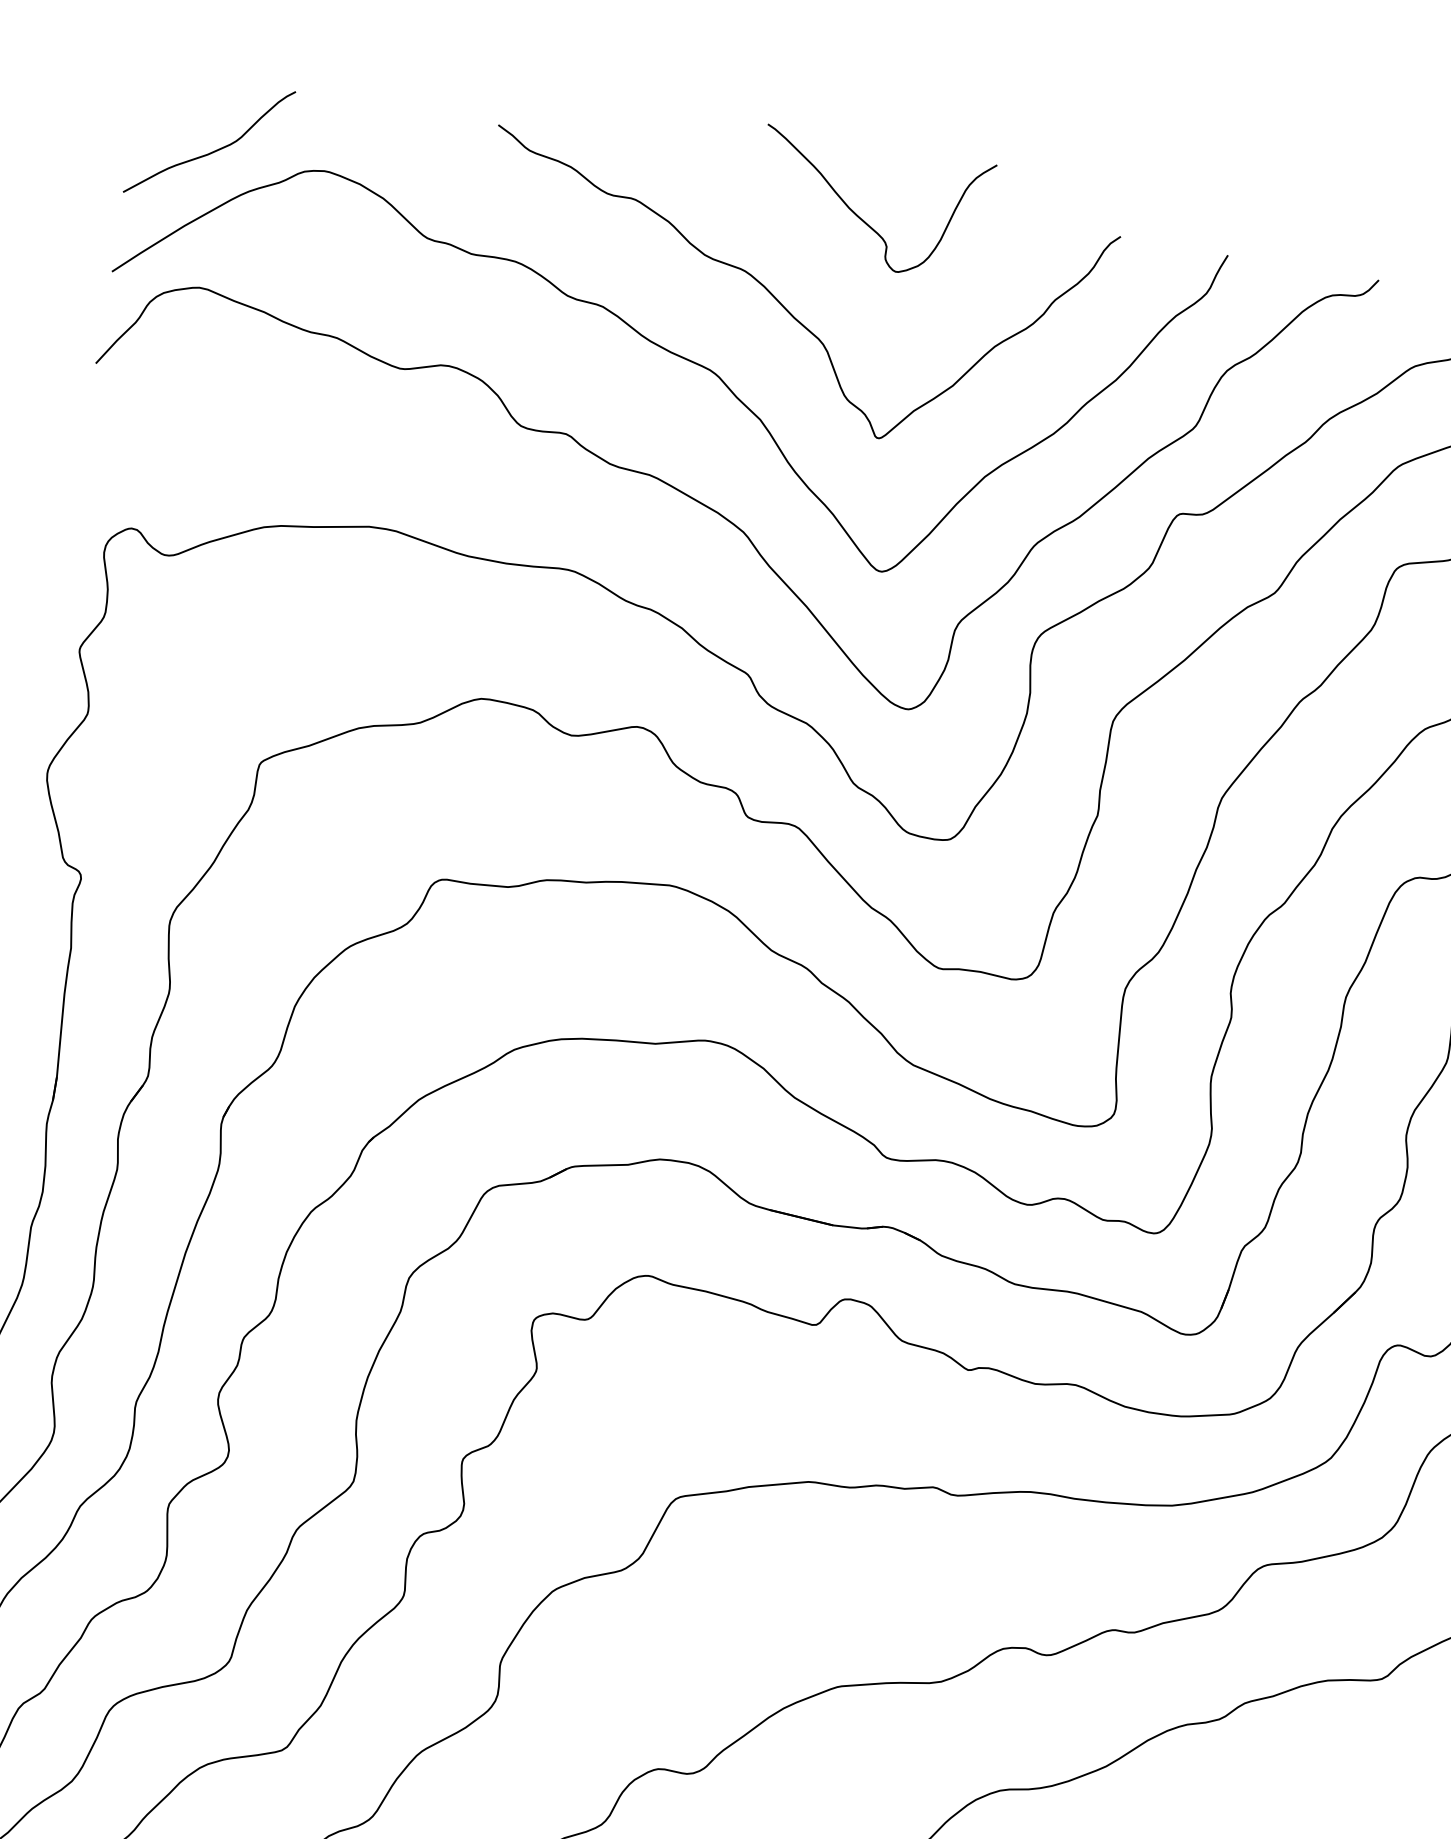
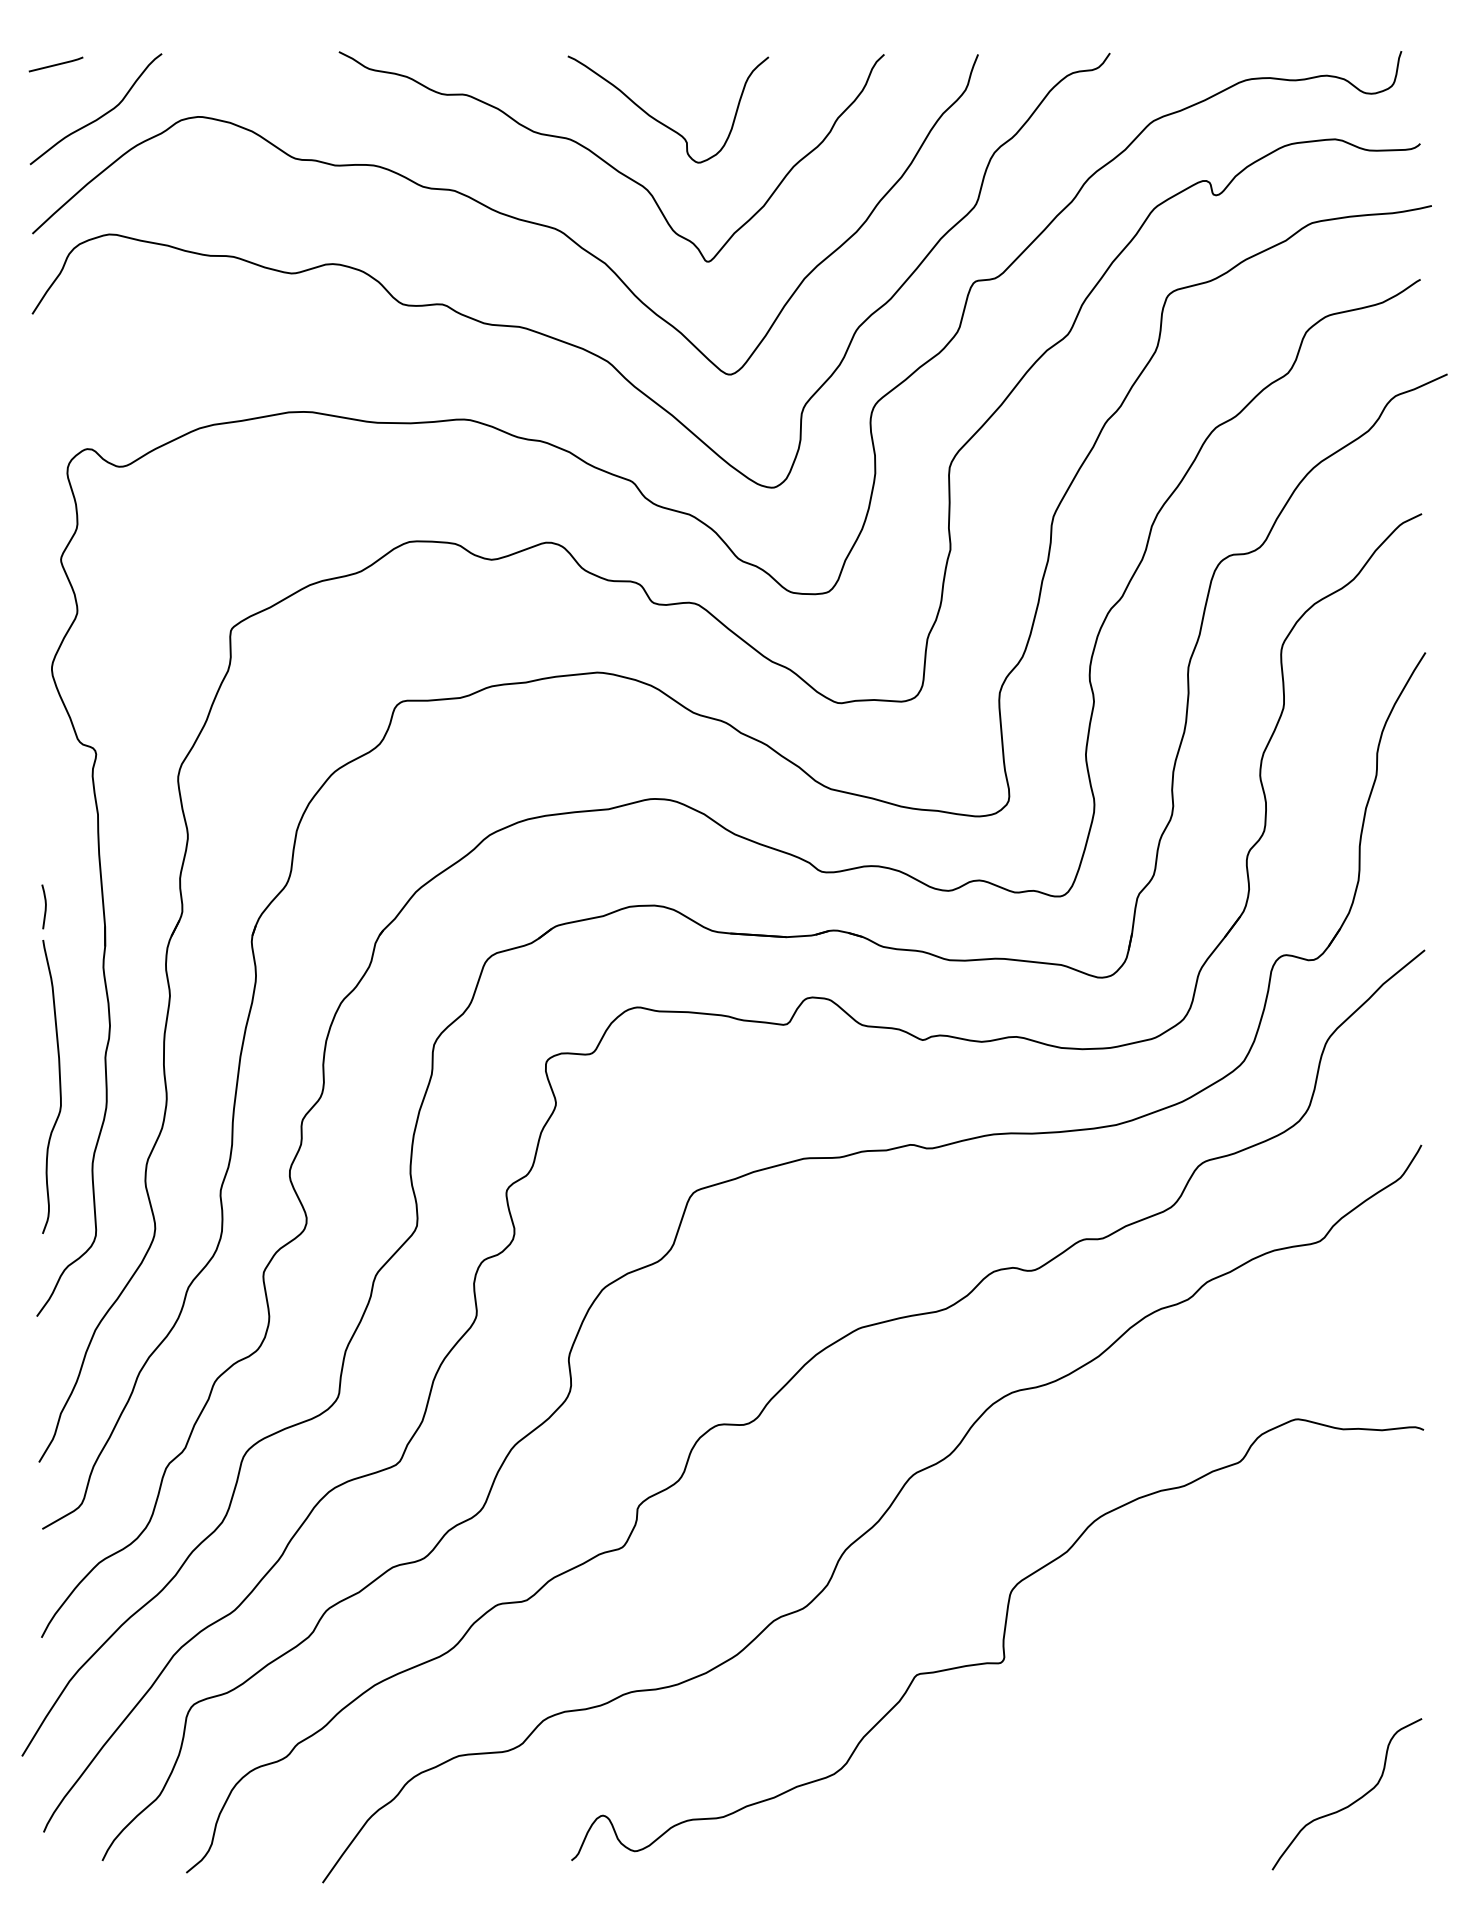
line: (172, 82) -> (55, 64), added
curve: (862, 218) -> (662, 122), moved

